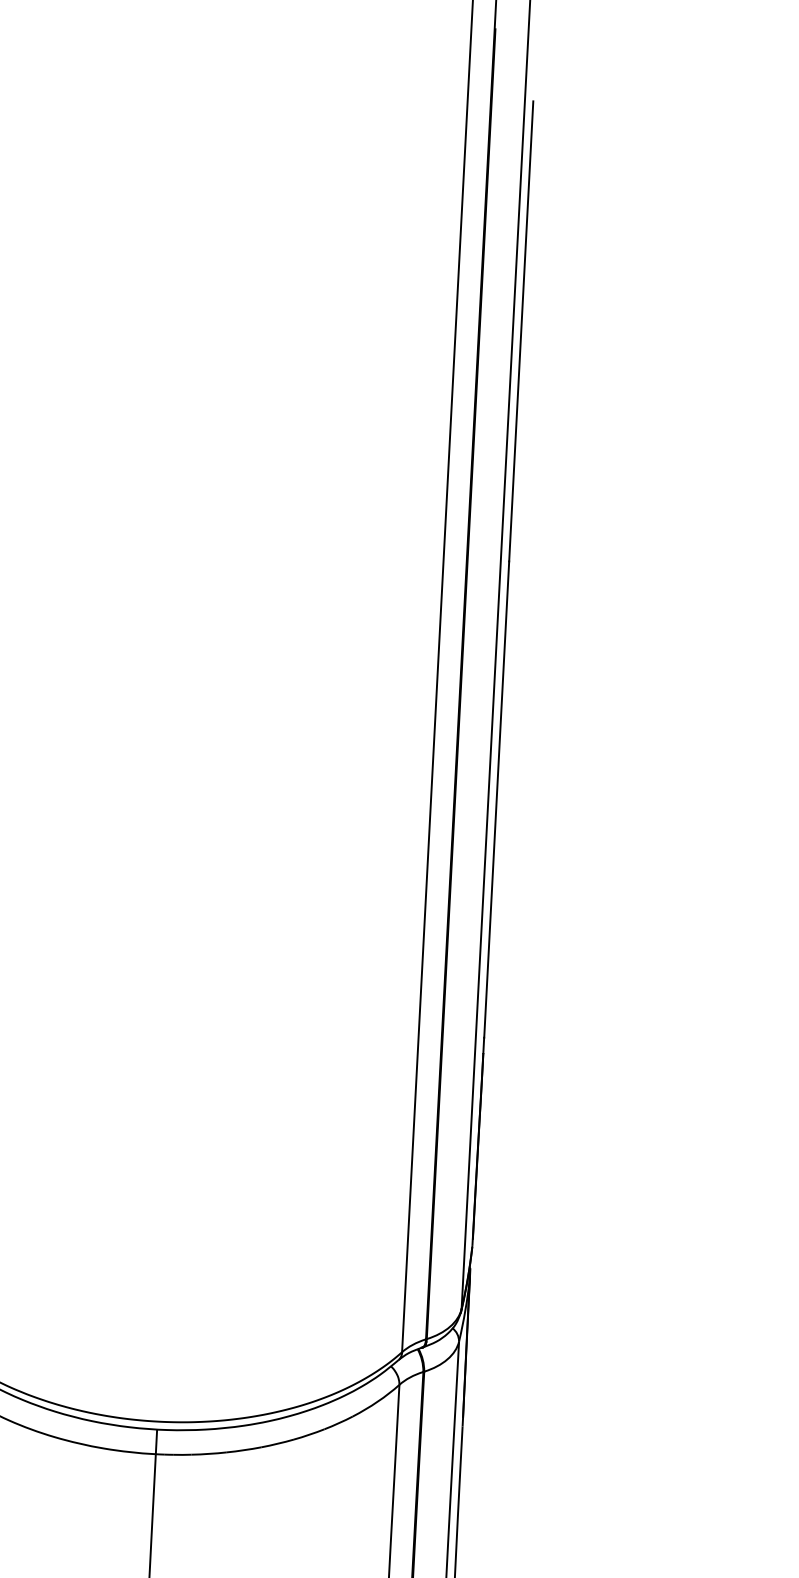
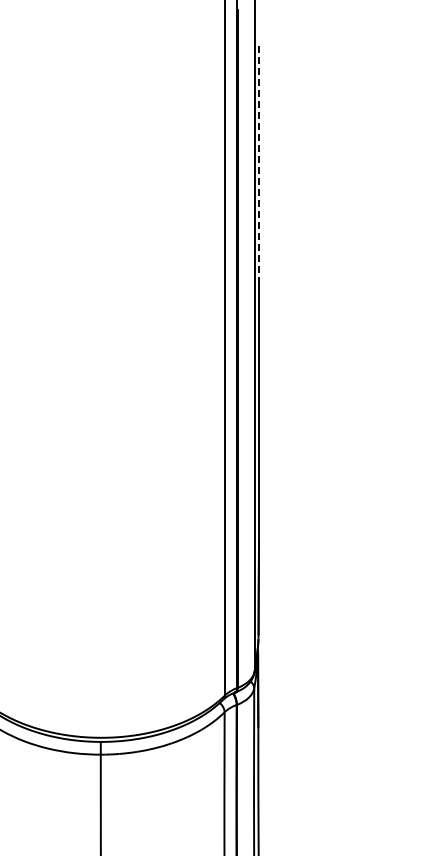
line: (522, 329) -> (259, 164), solid -> dashed

